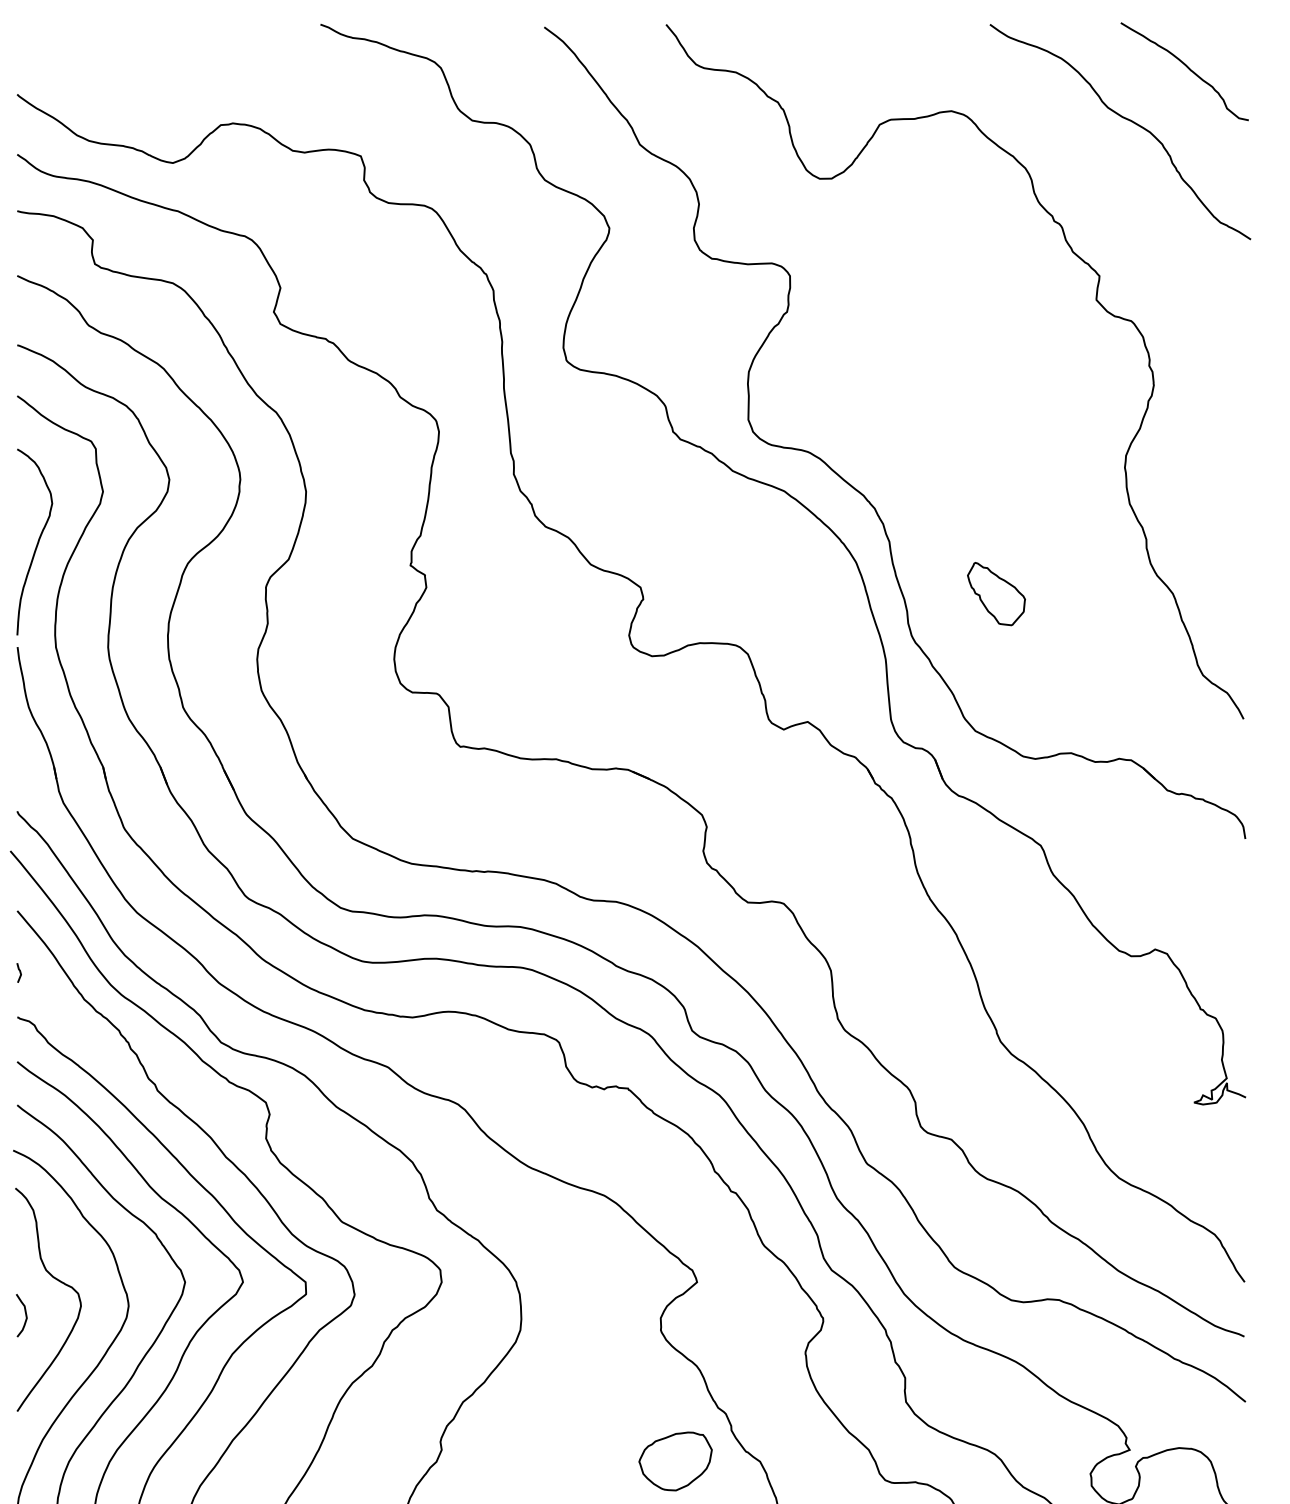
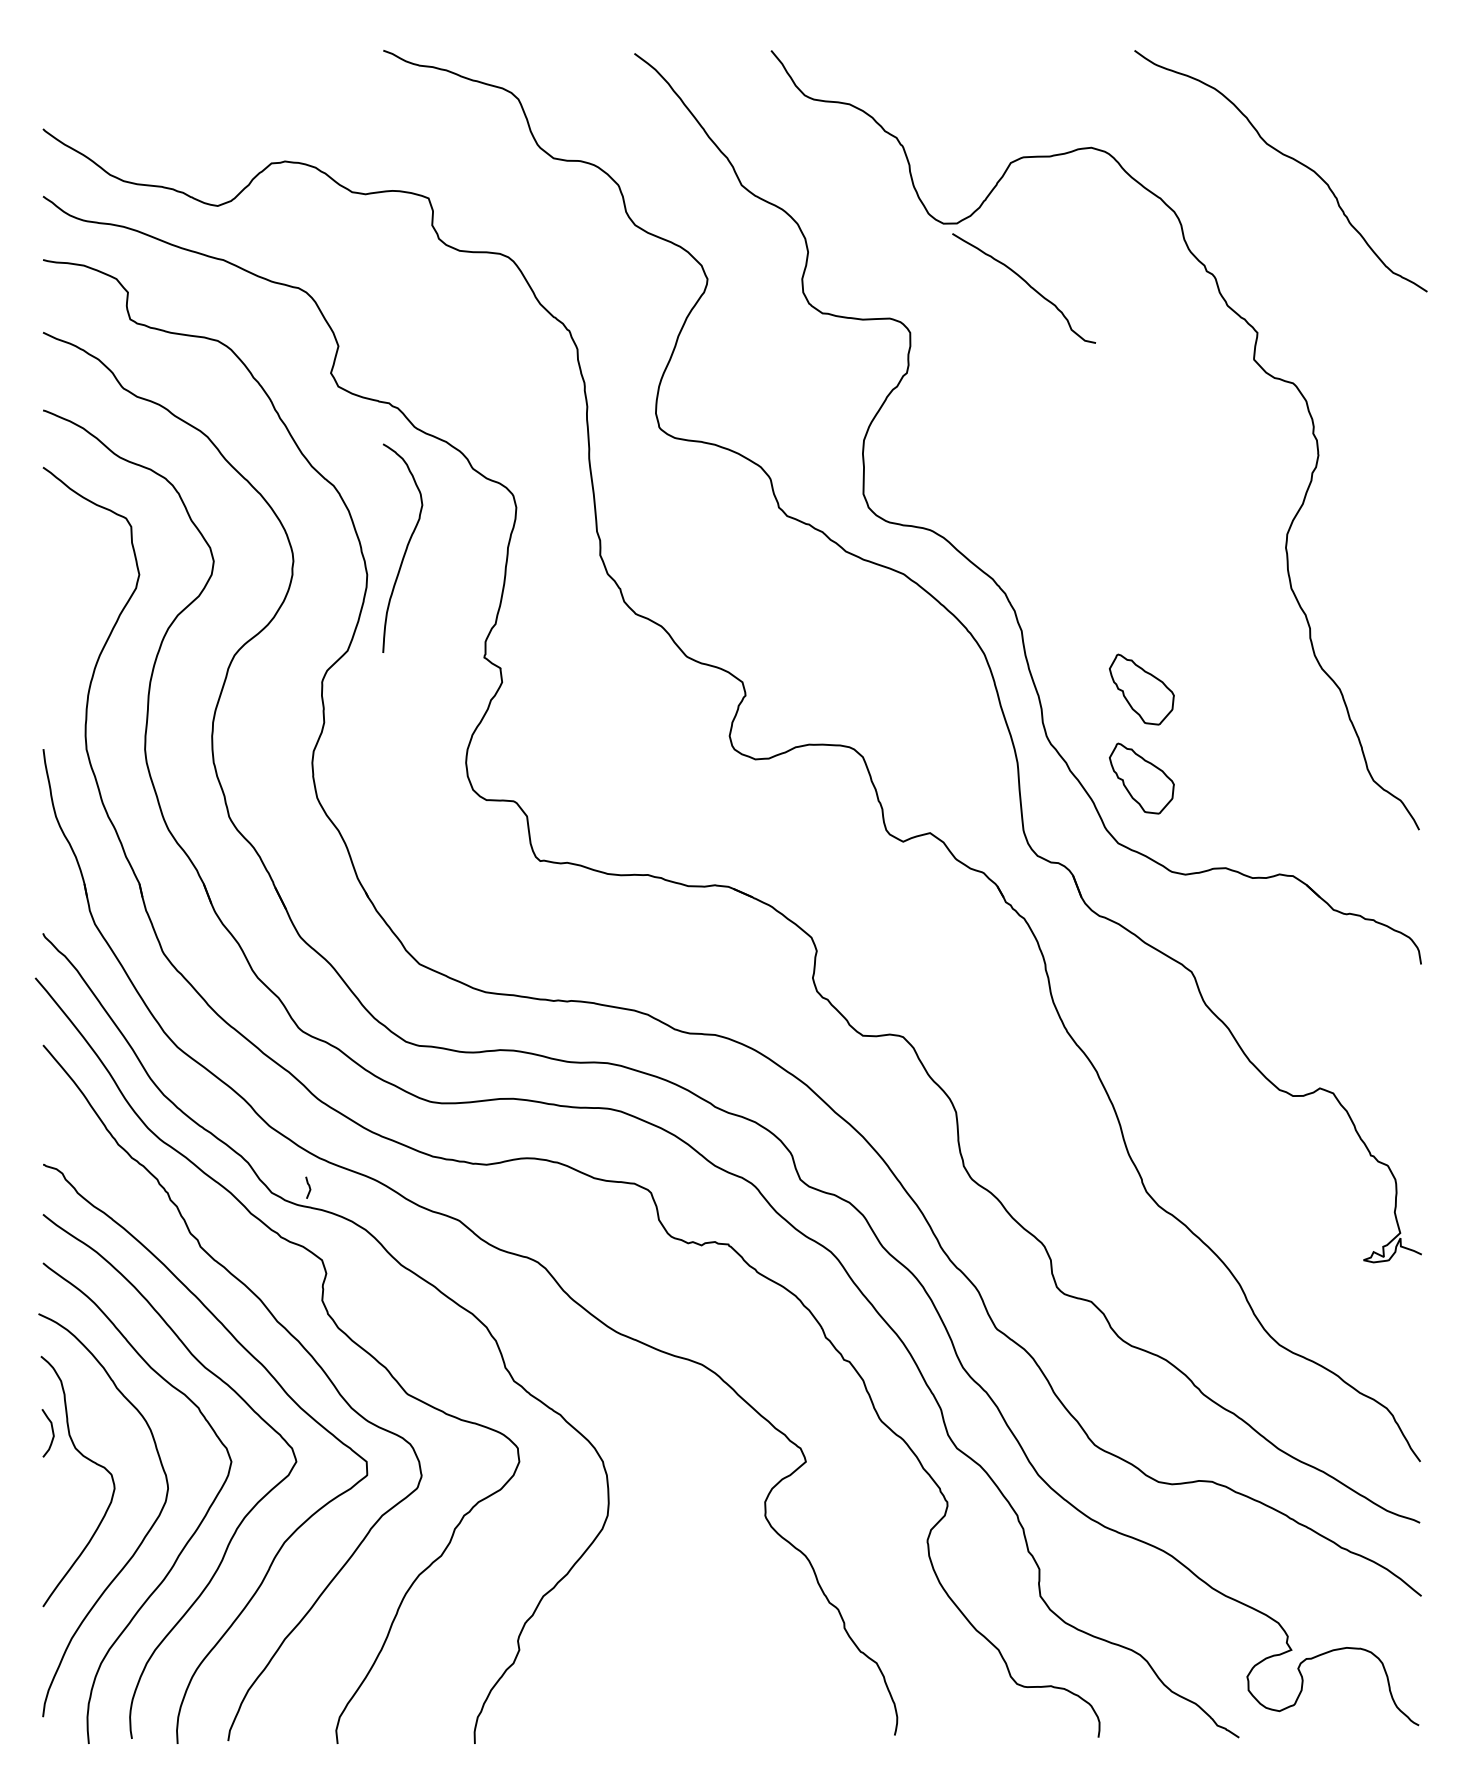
curve: (1187, 68) -> (1027, 284), moved
curve: (37, 542) -> (405, 548), moved
part: (996, 673) -> (1141, 778), added
line: (19, 972) -> (308, 1187), moved
curve: (24, 1313) -> (51, 1430), moved
part: (675, 1461) -> (781, 1662), removed

